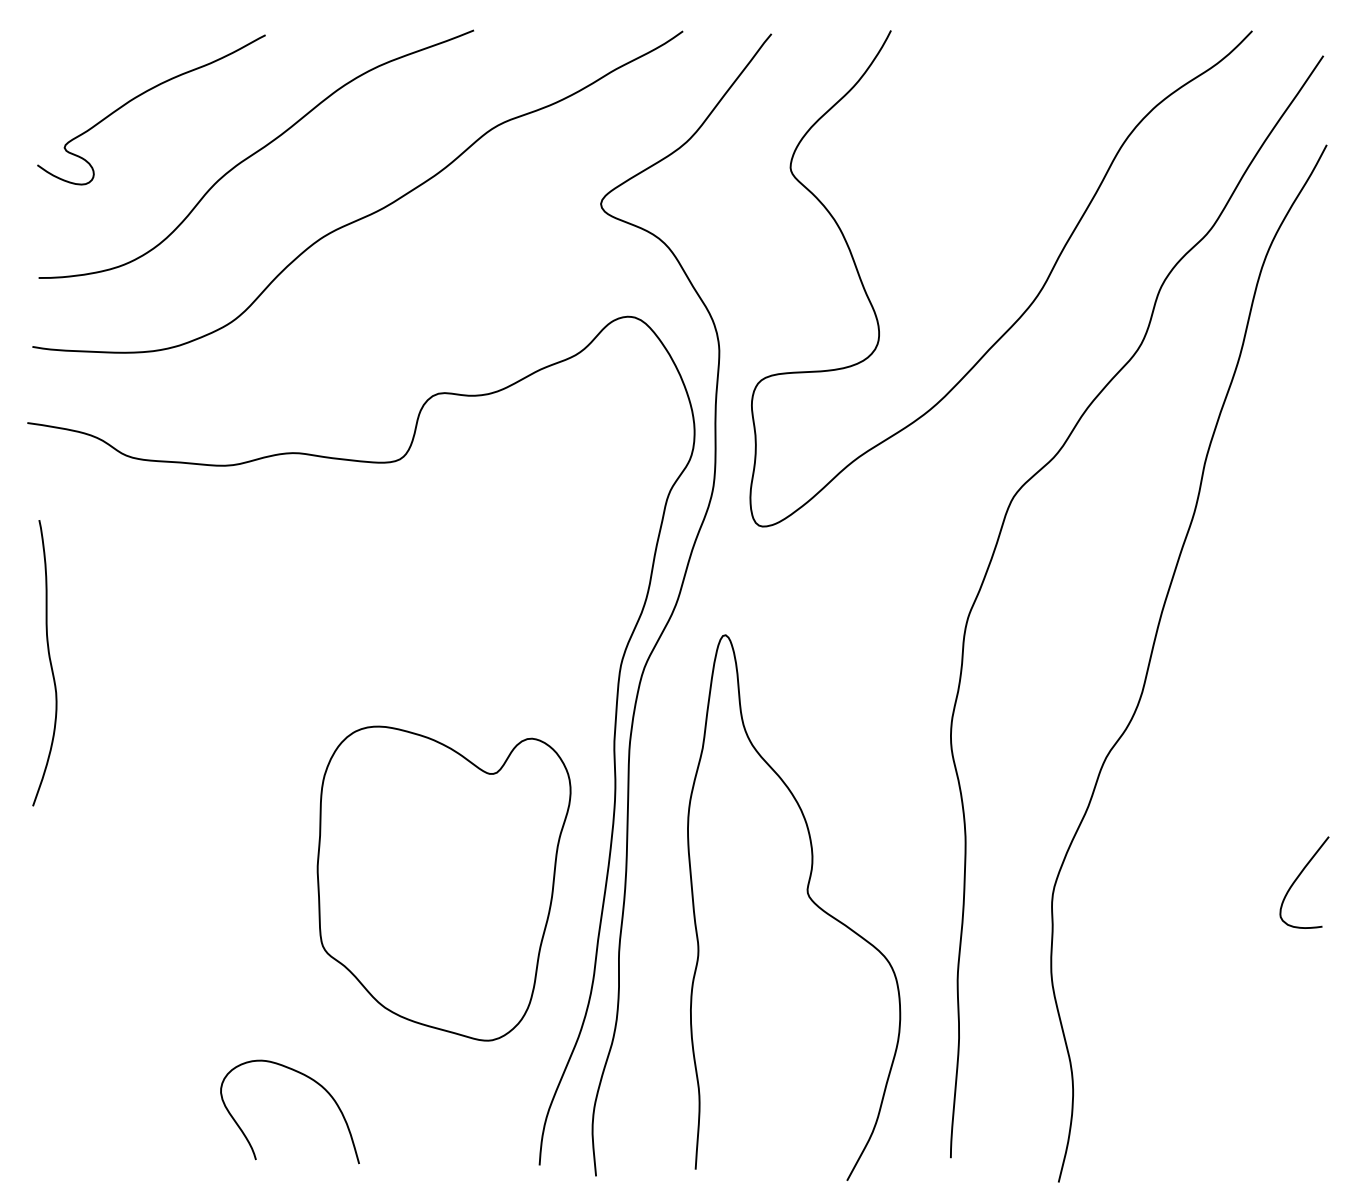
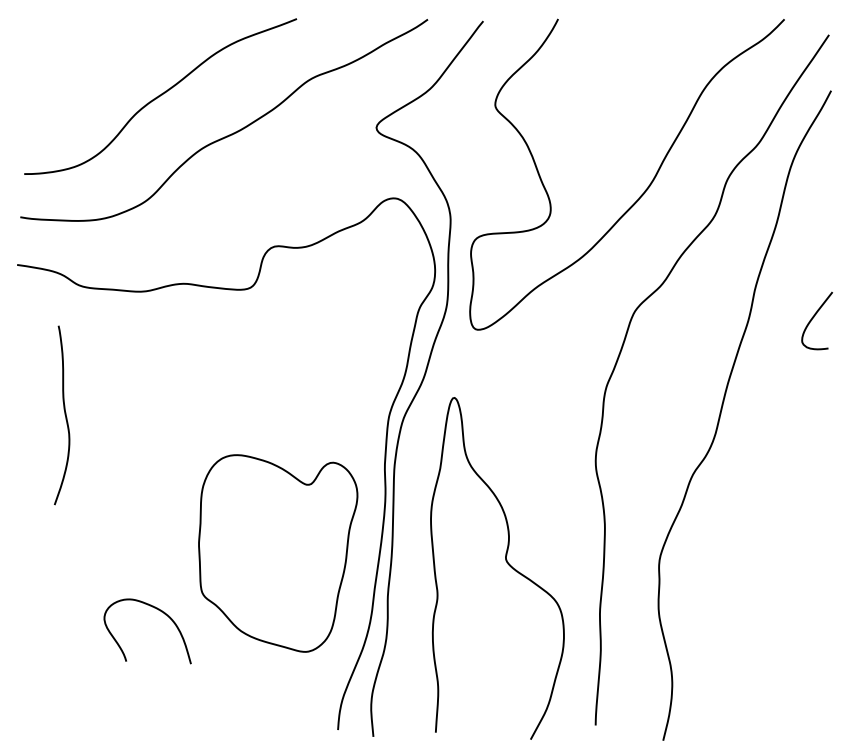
curve: (141, 96) -> (88, 60), removed
curve: (48, 663) -> (64, 415), moved
curve: (1300, 877) -> (814, 317), moved
curve: (312, 1081) -> (161, 612), moved

